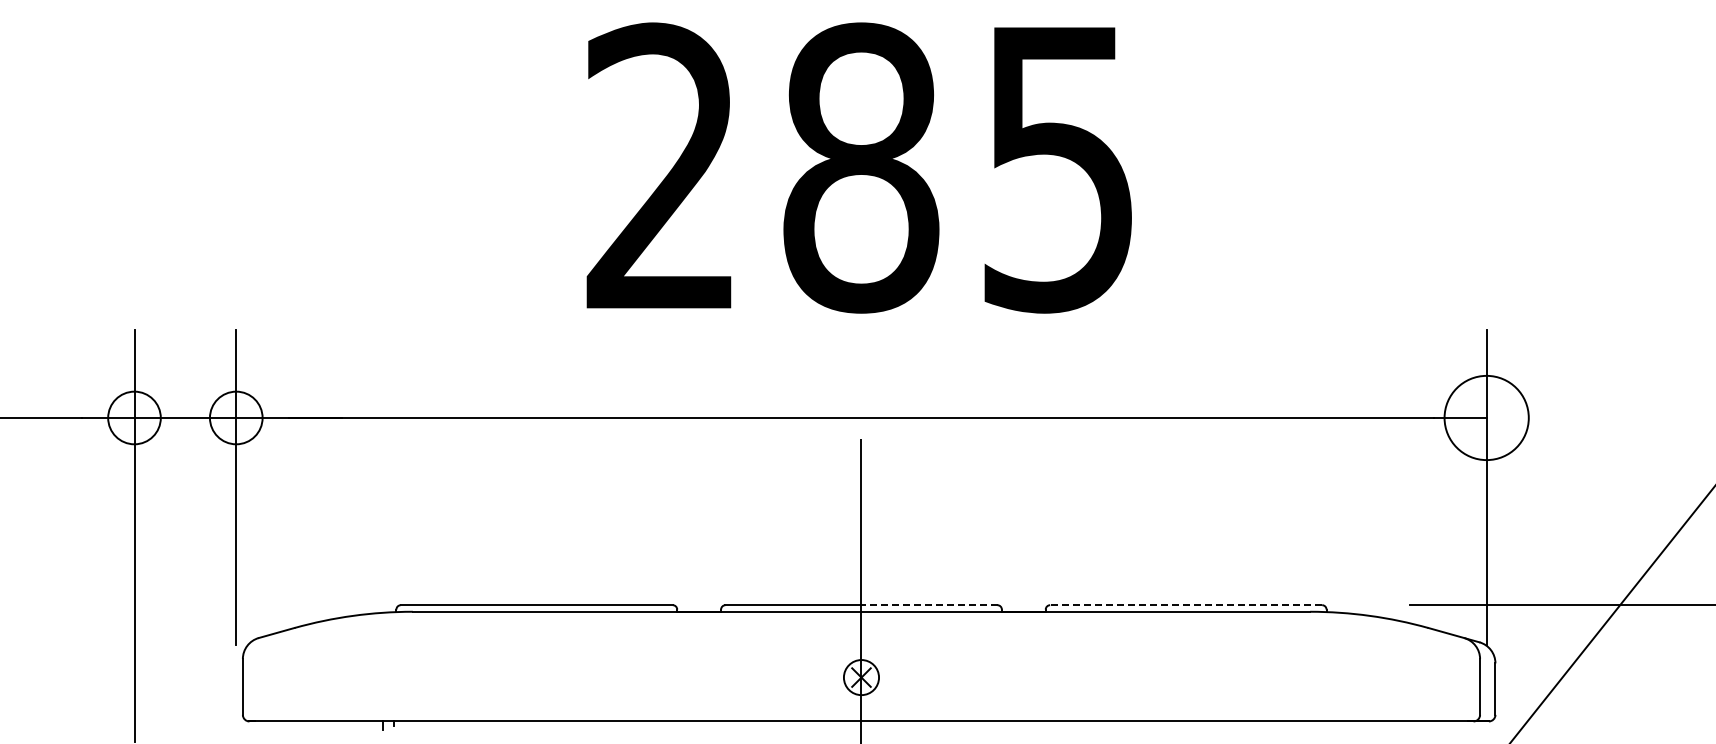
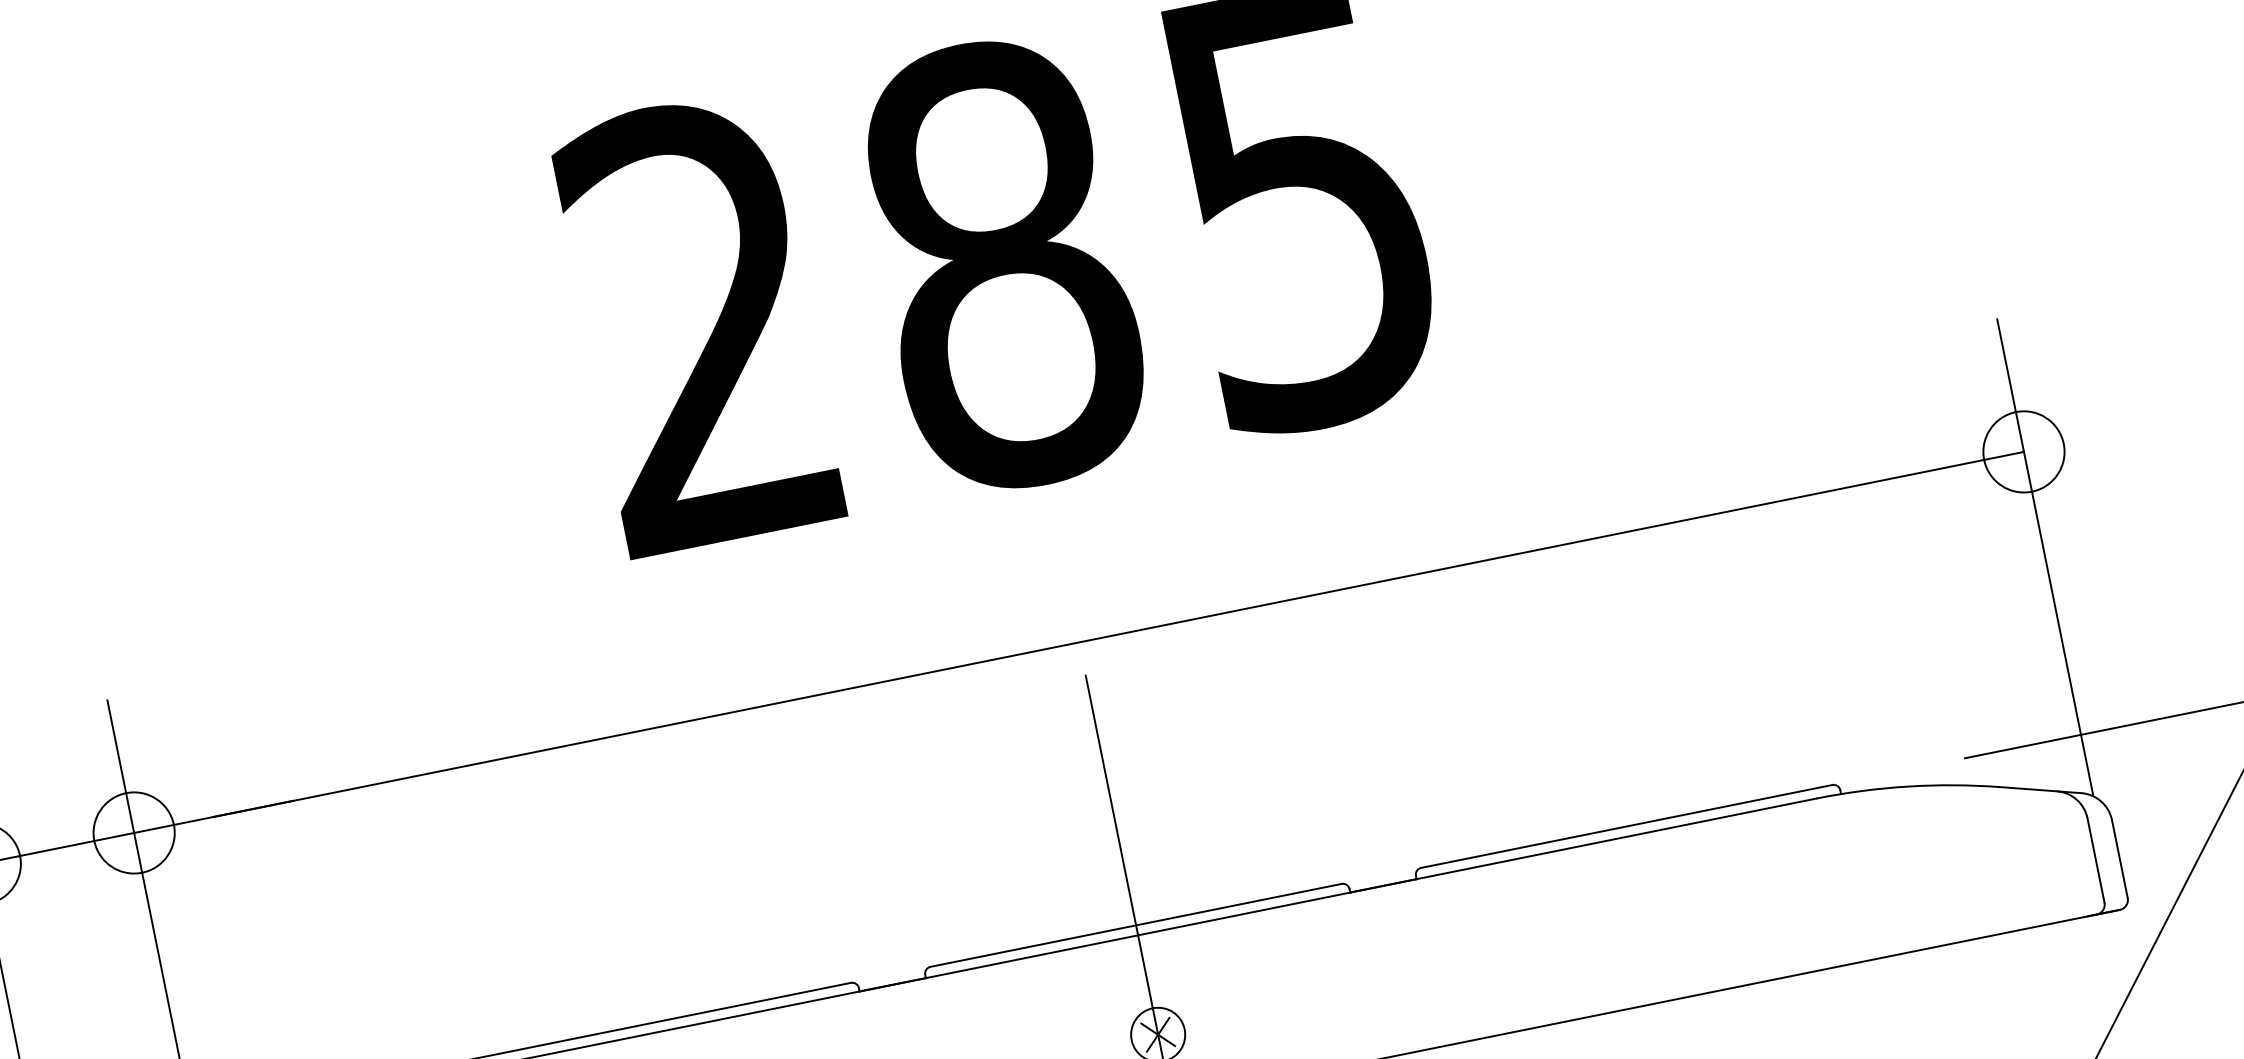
circle: (1486, 417) -> (2023, 451), size x0.62
line: (928, 605) -> (1237, 905), dashed -> solid
line: (1185, 605) -> (1625, 827), dashed -> solid

